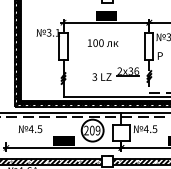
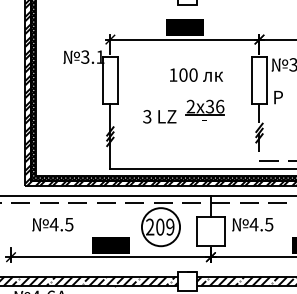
text: (103, 42) -> (197, 74), moved
part: (115, 73) -> (183, 110), moved

